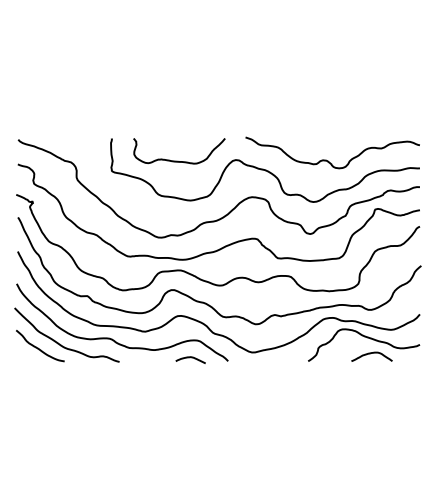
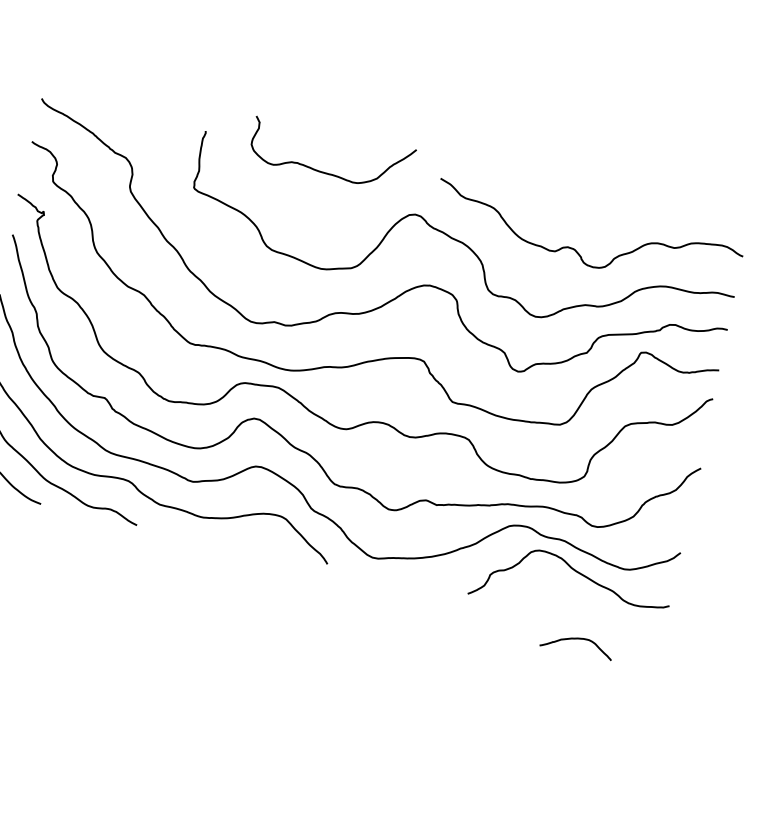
curve: (178, 160) -> (326, 171), moved
curve: (370, 354) -> (575, 640), moved
curve: (190, 358) -> (262, 545), removed

